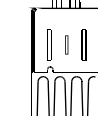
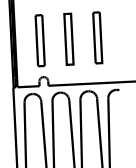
part: (66, 44) -> (68, 38), size x1.67

